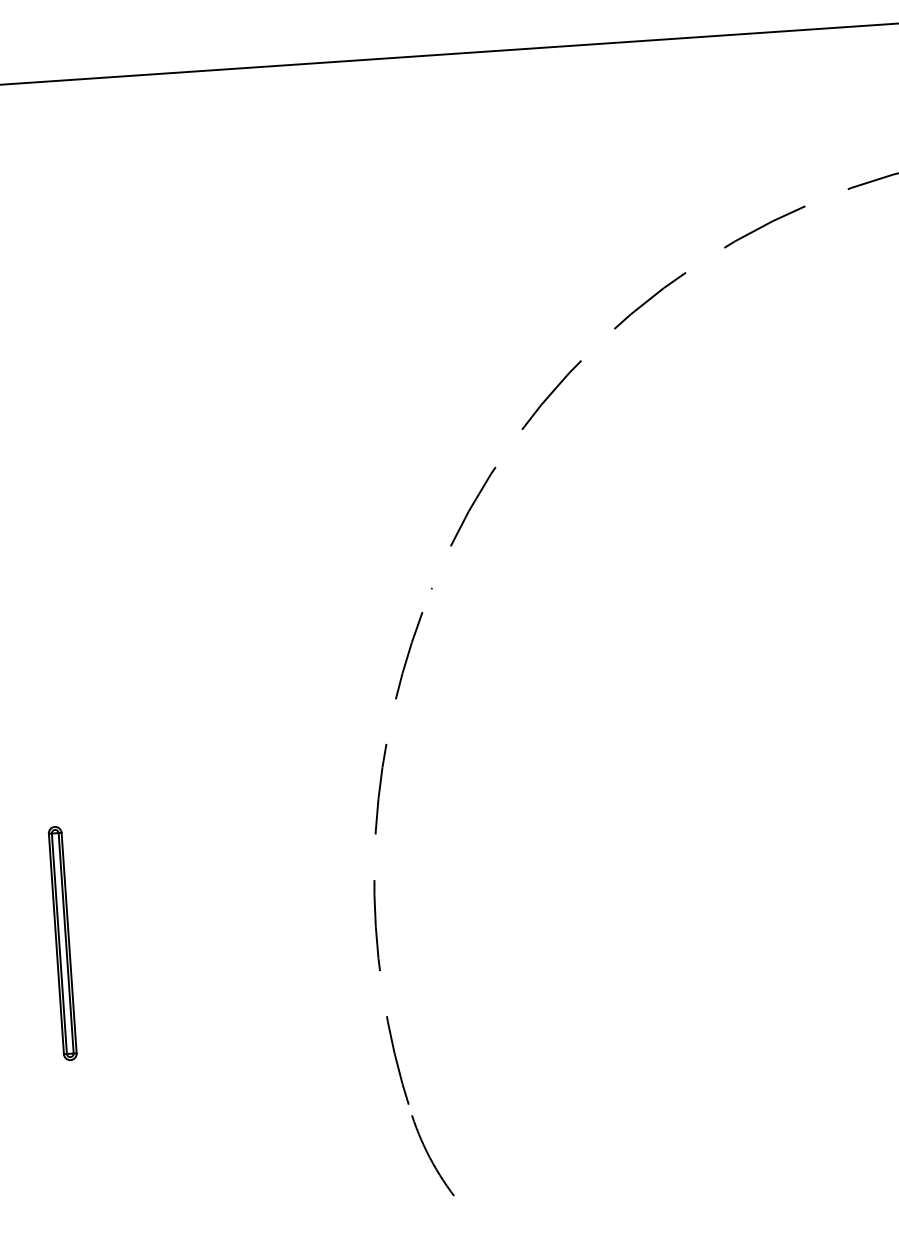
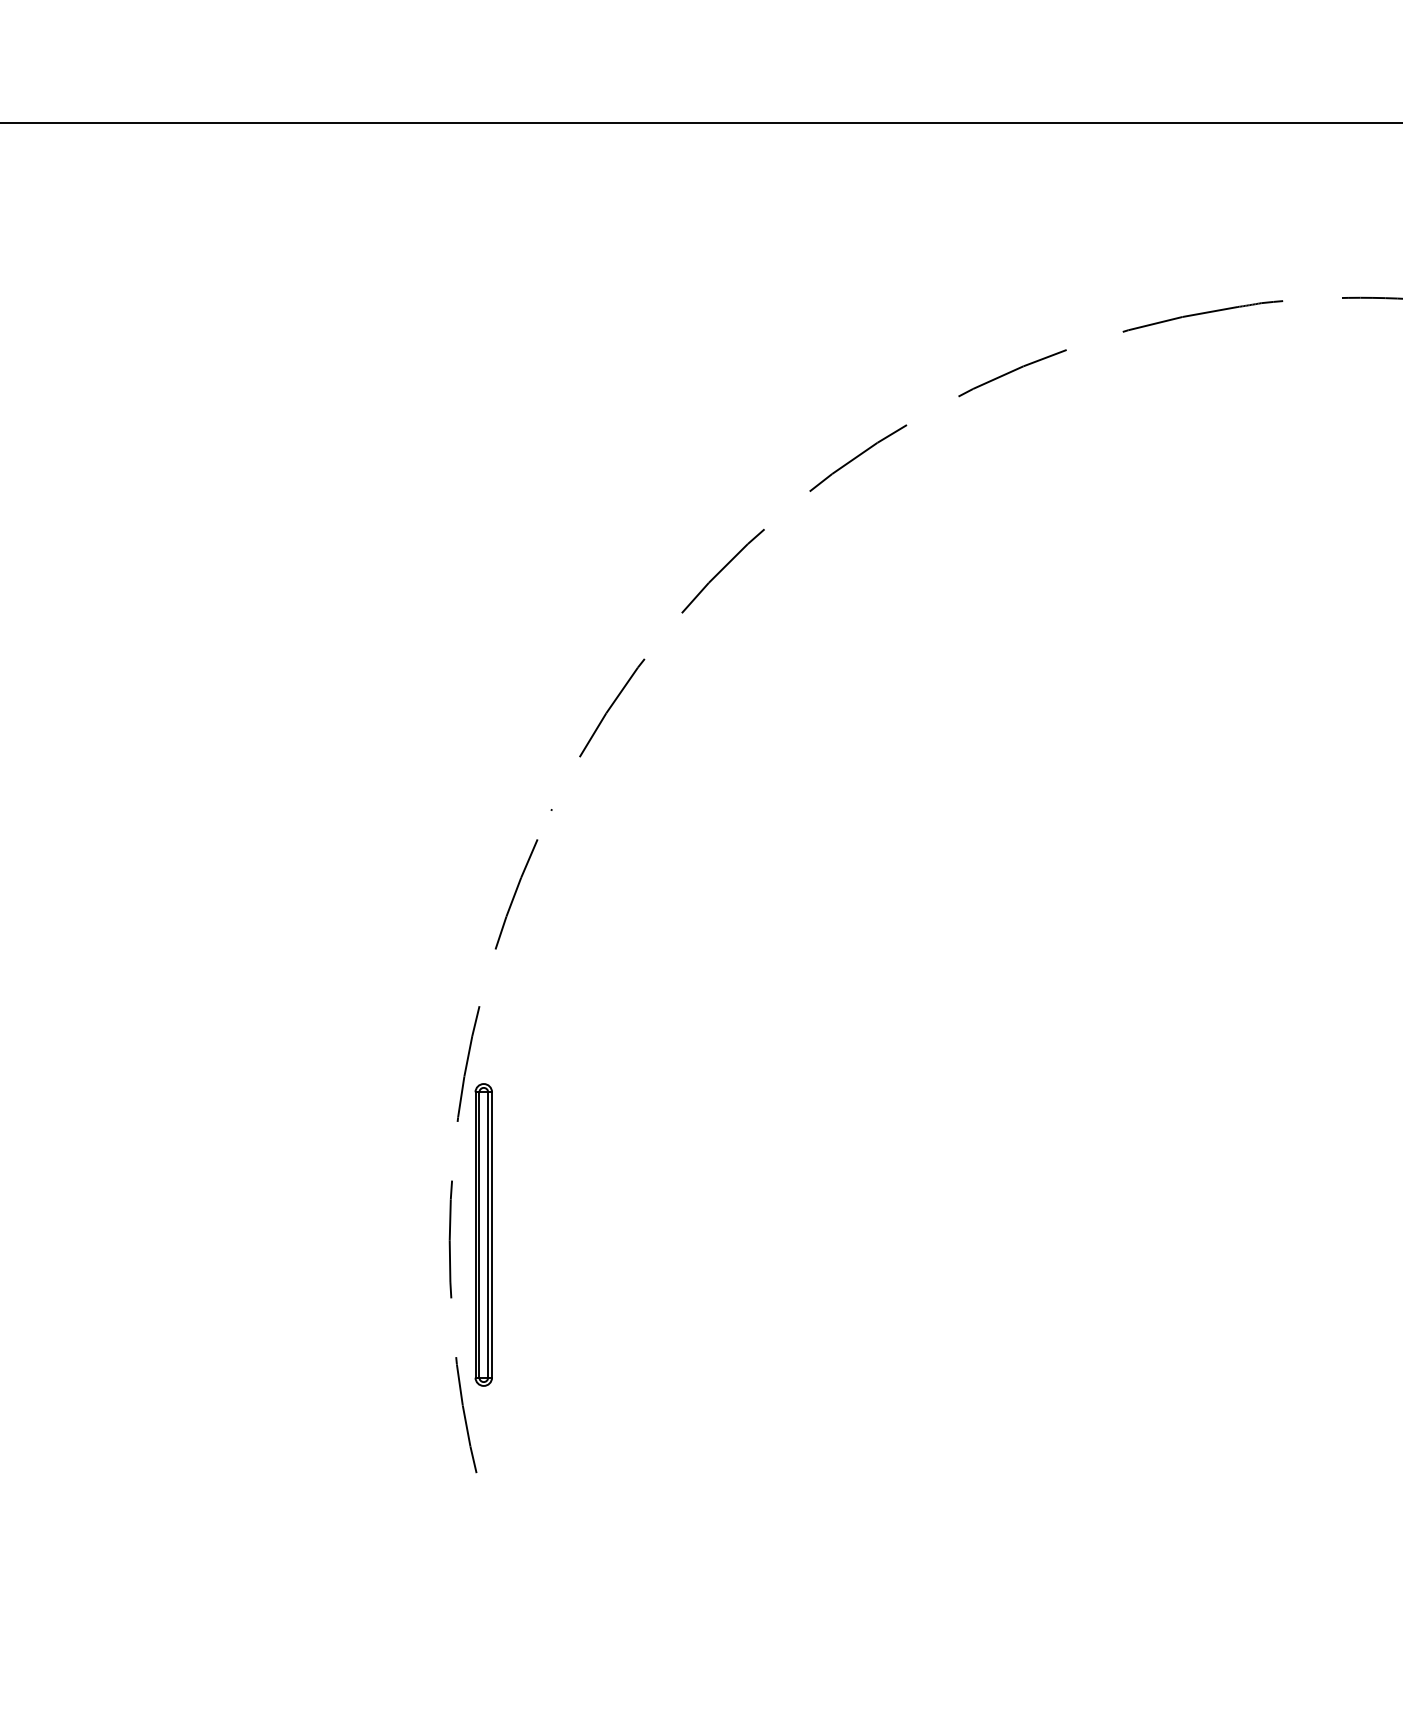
part: (62, 943) -> (483, 1234), moved
arc: (430, 1156) -> (499, 1541), removed

